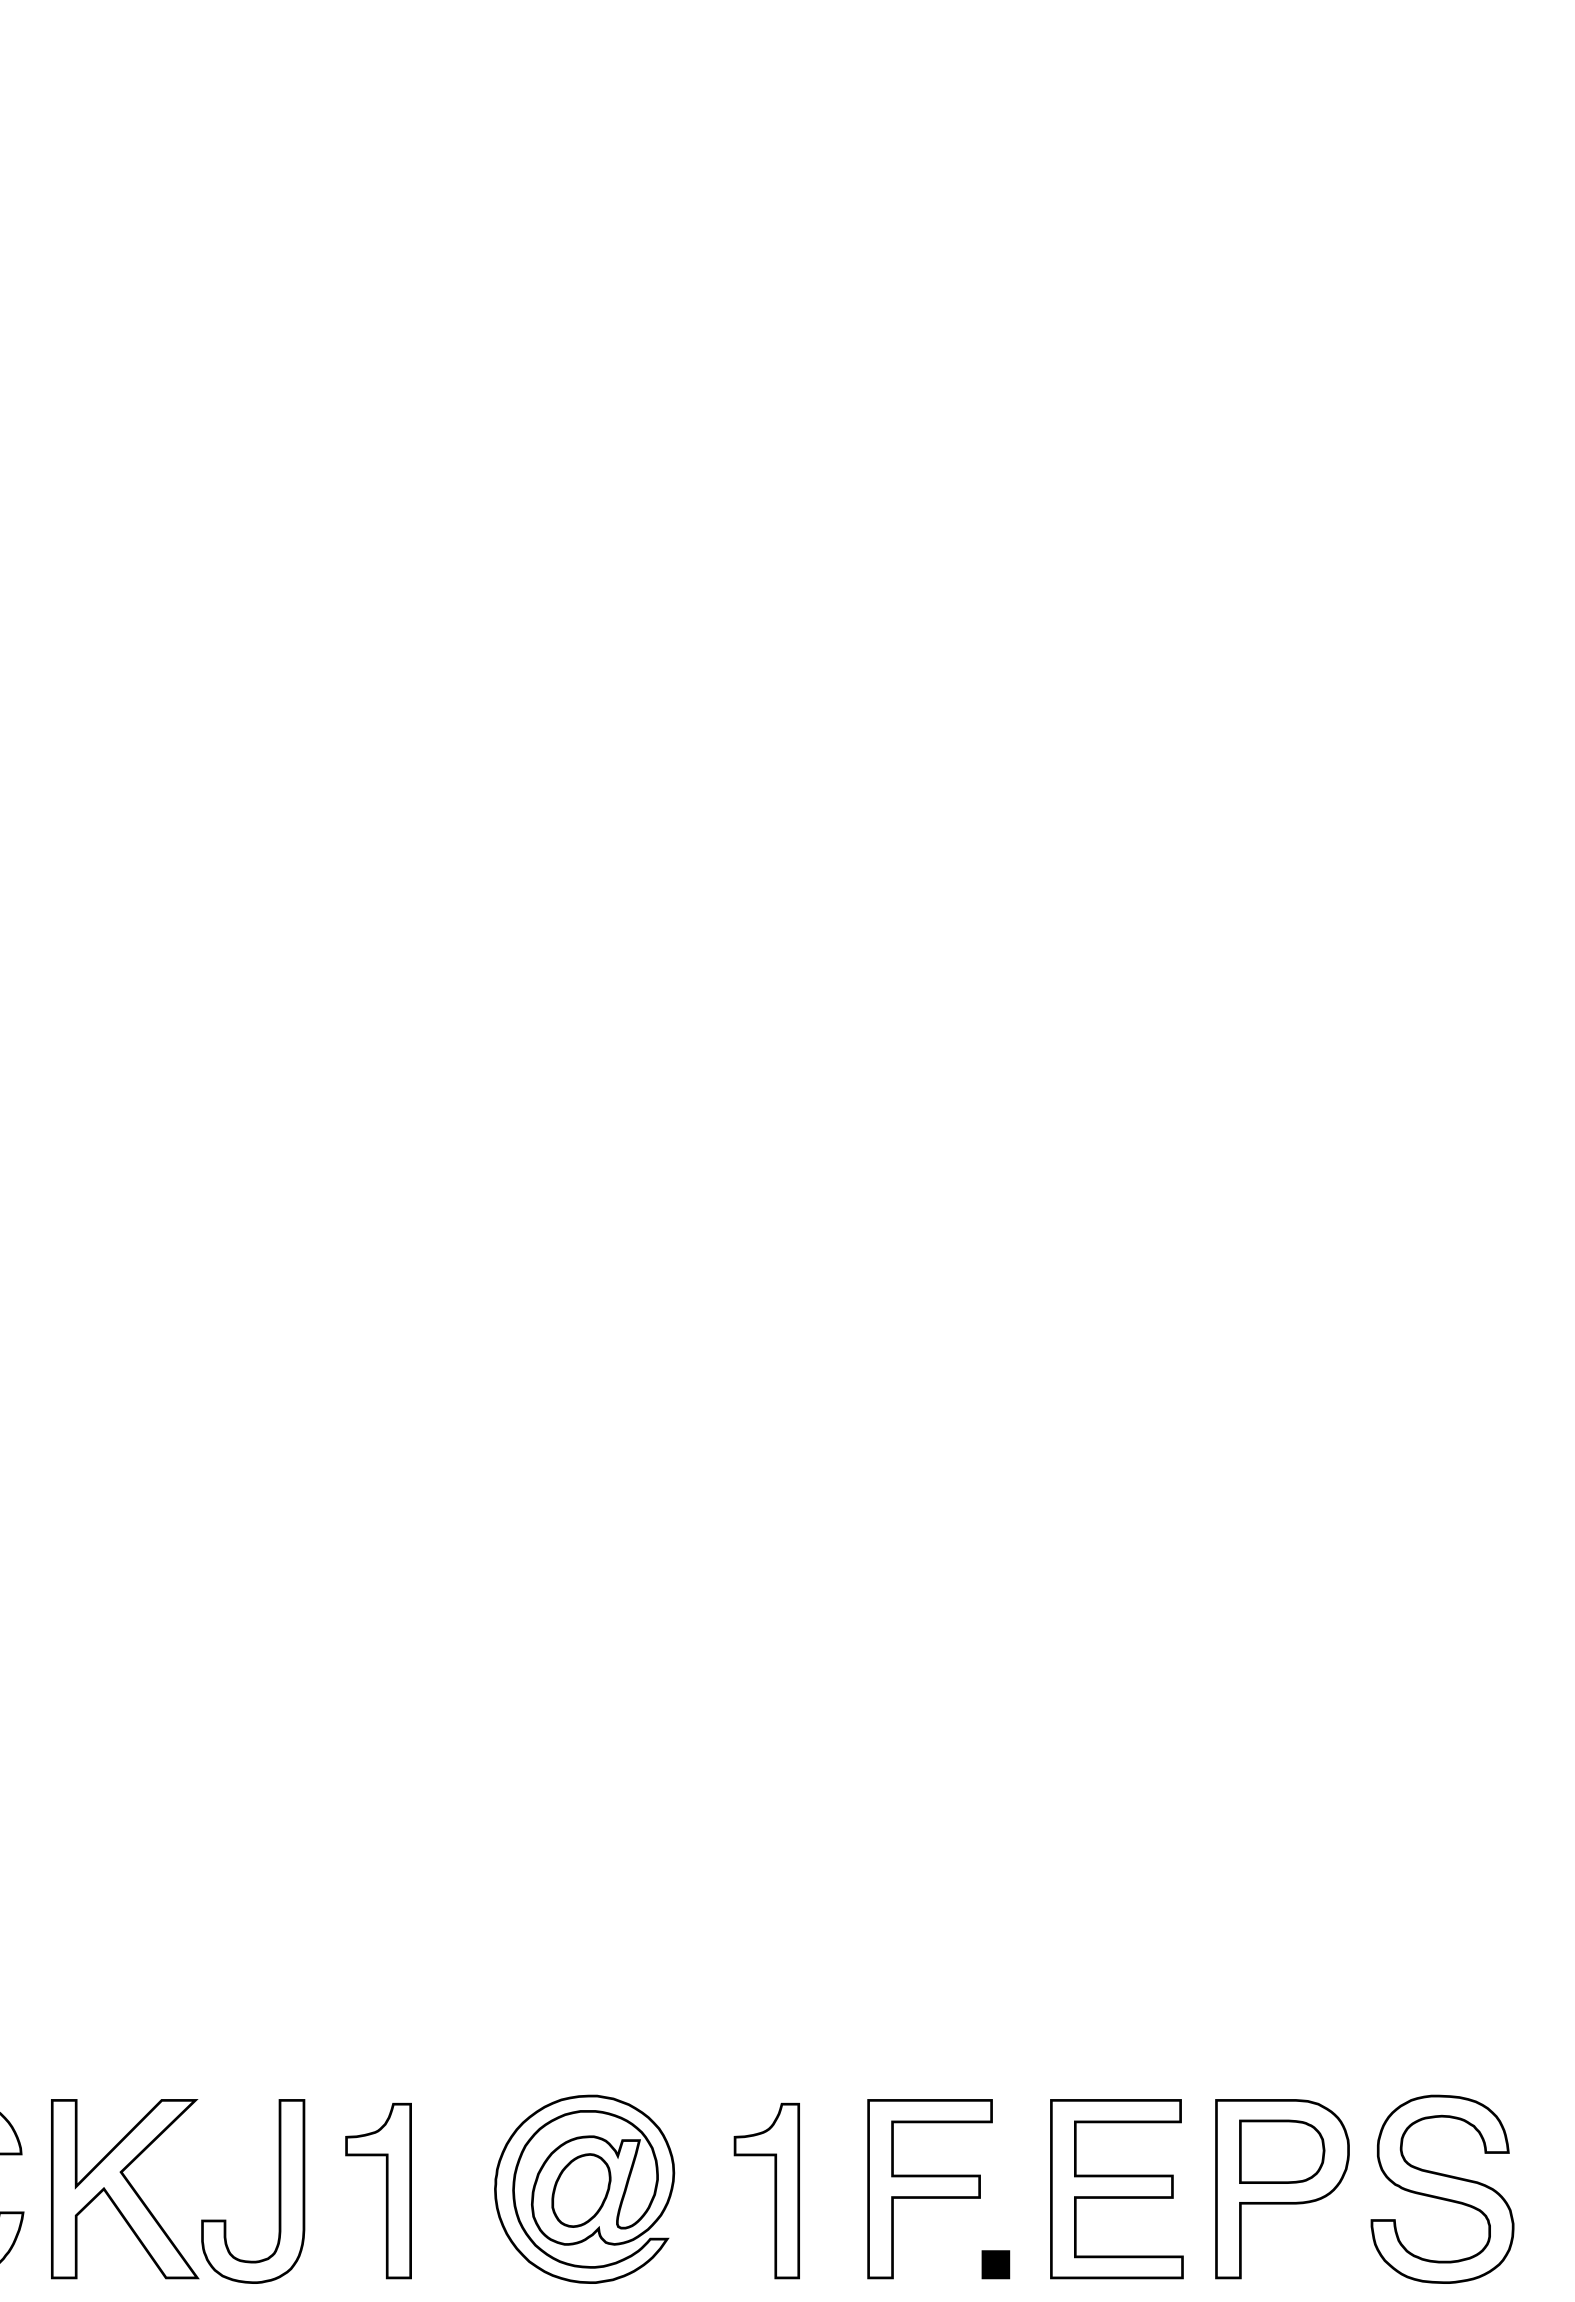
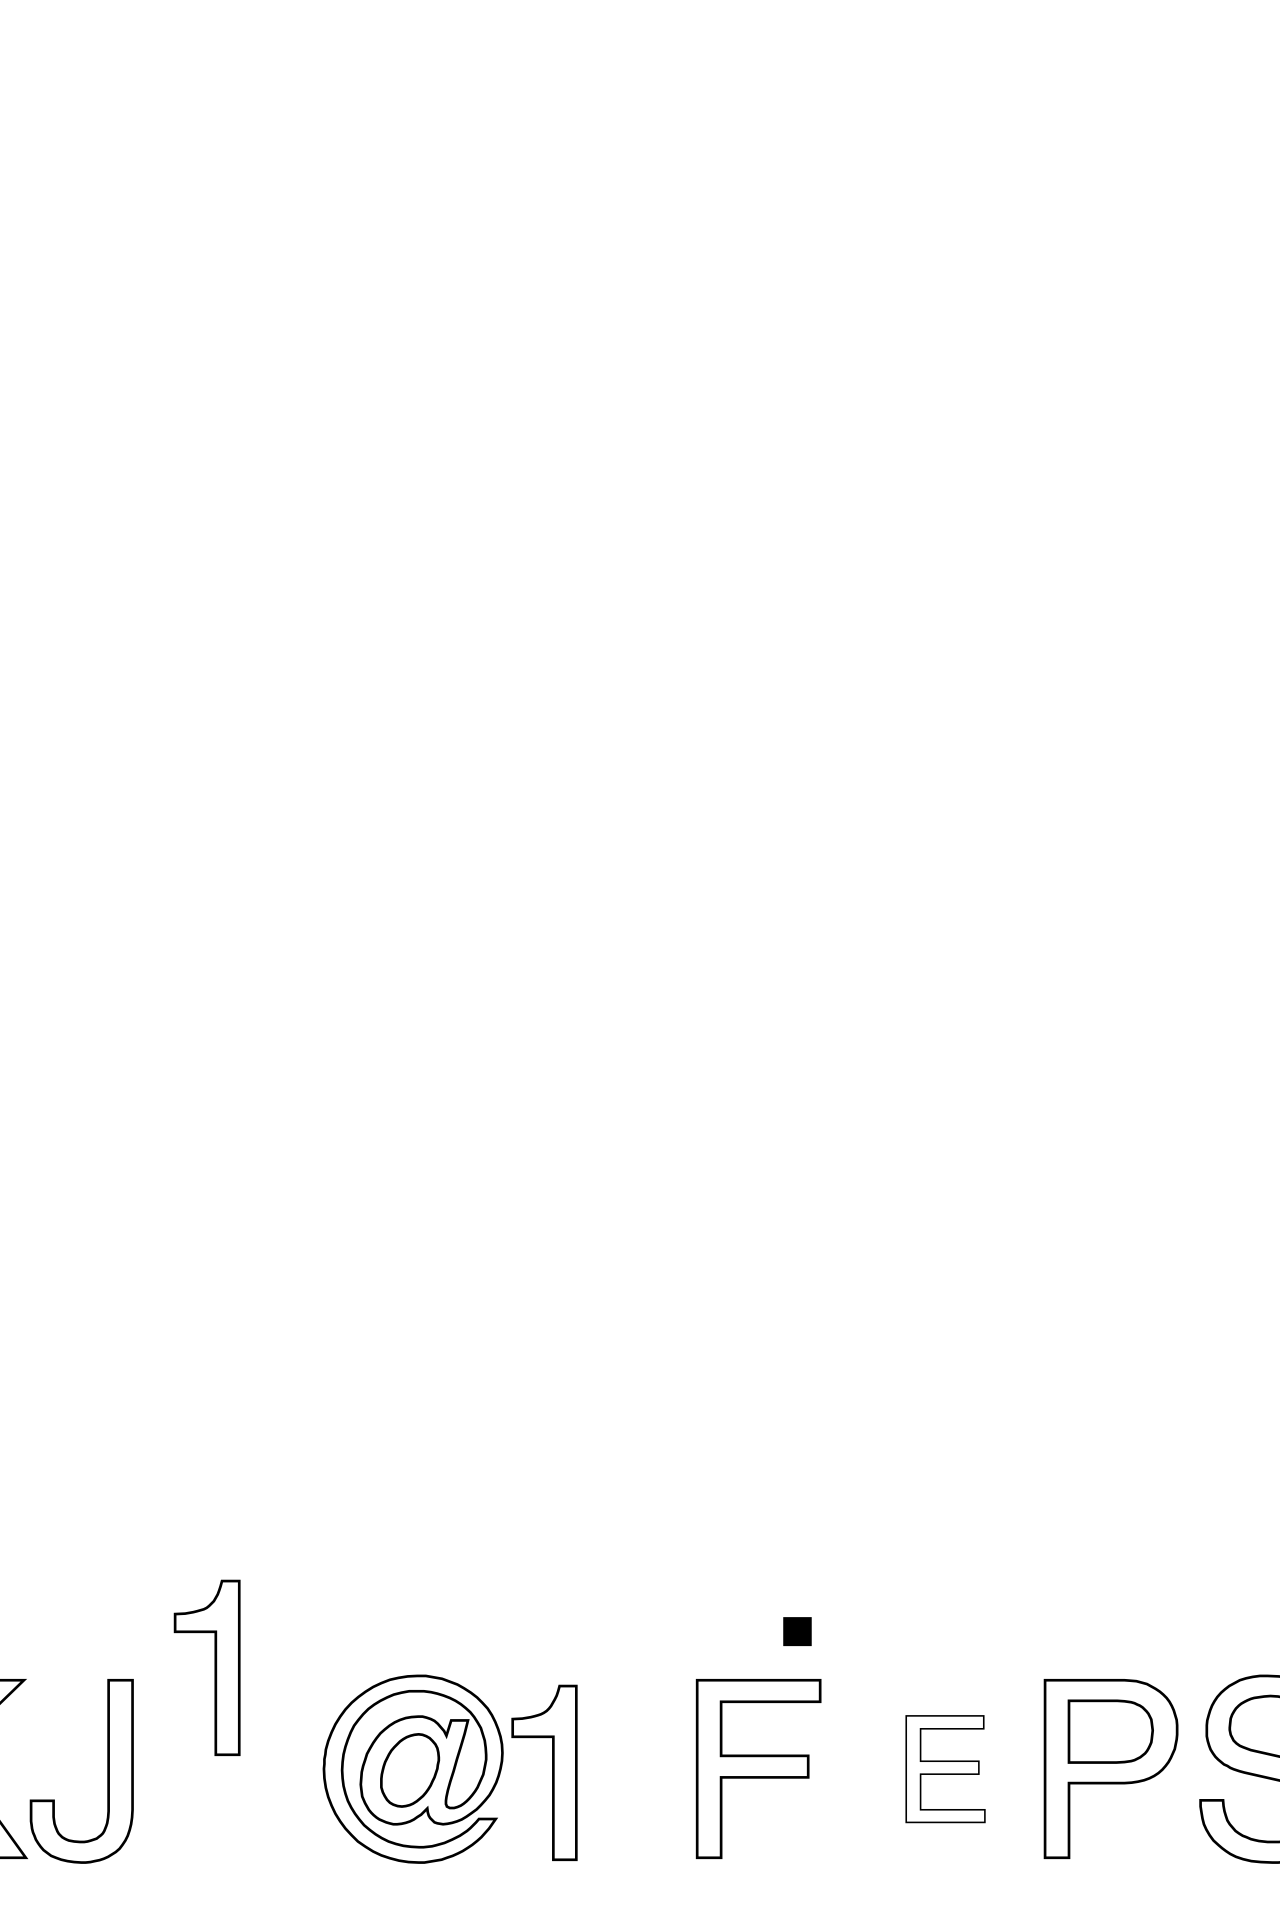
part: (1116, 2189) -> (945, 1769), size x0.6
part: (386, 2190) -> (215, 1667), moved
part: (774, 2190) -> (552, 1772), moved
part: (995, 2264) -> (797, 1631), moved

